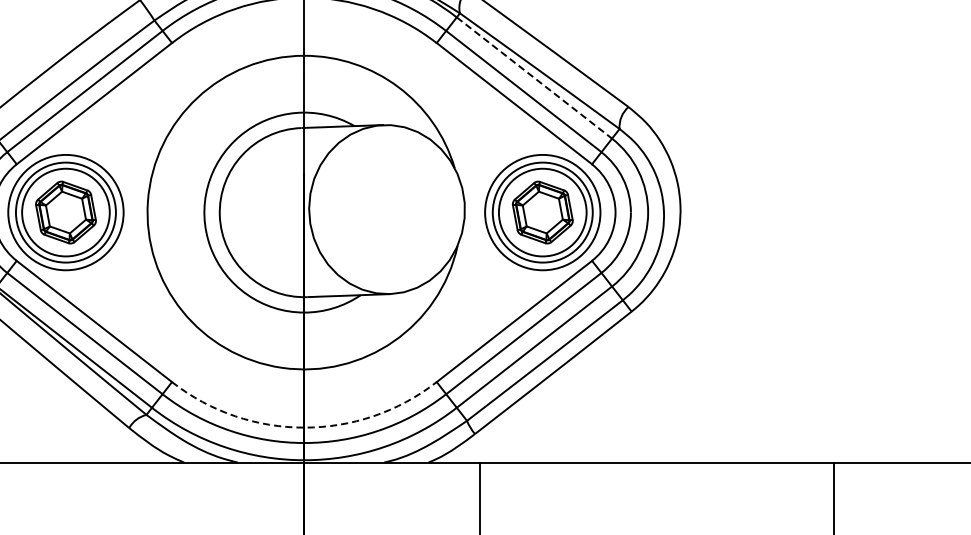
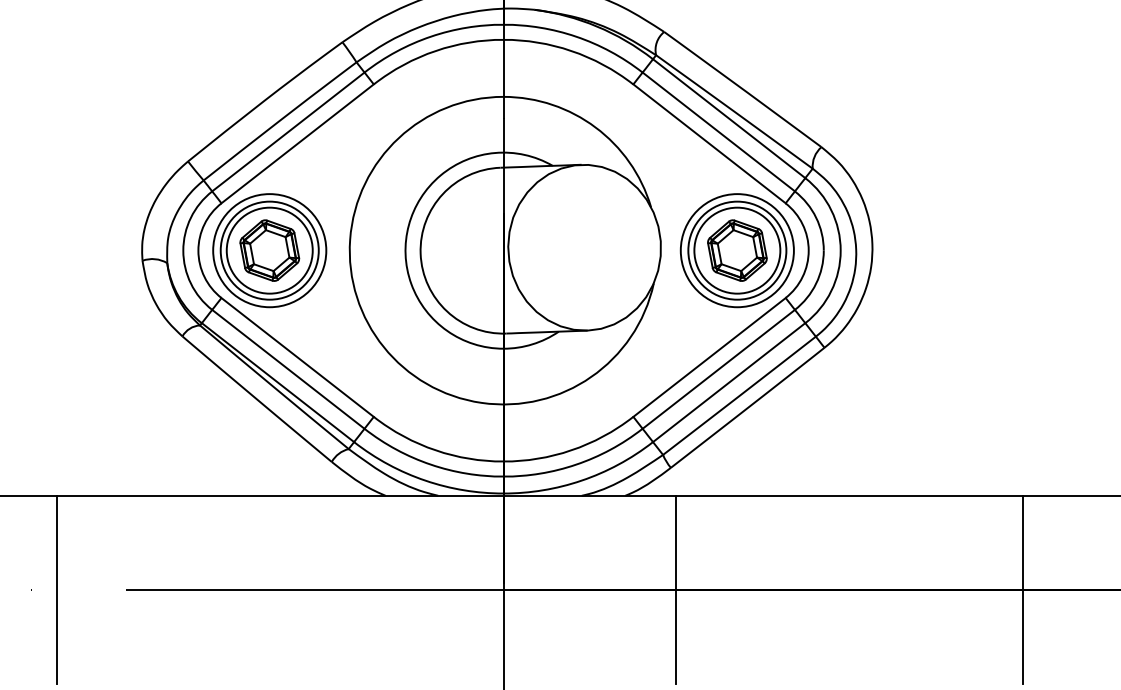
line: (534, 77) -> (729, 118), dashed -> solid
arc: (304, 427) -> (503, 461), dashed -> solid

